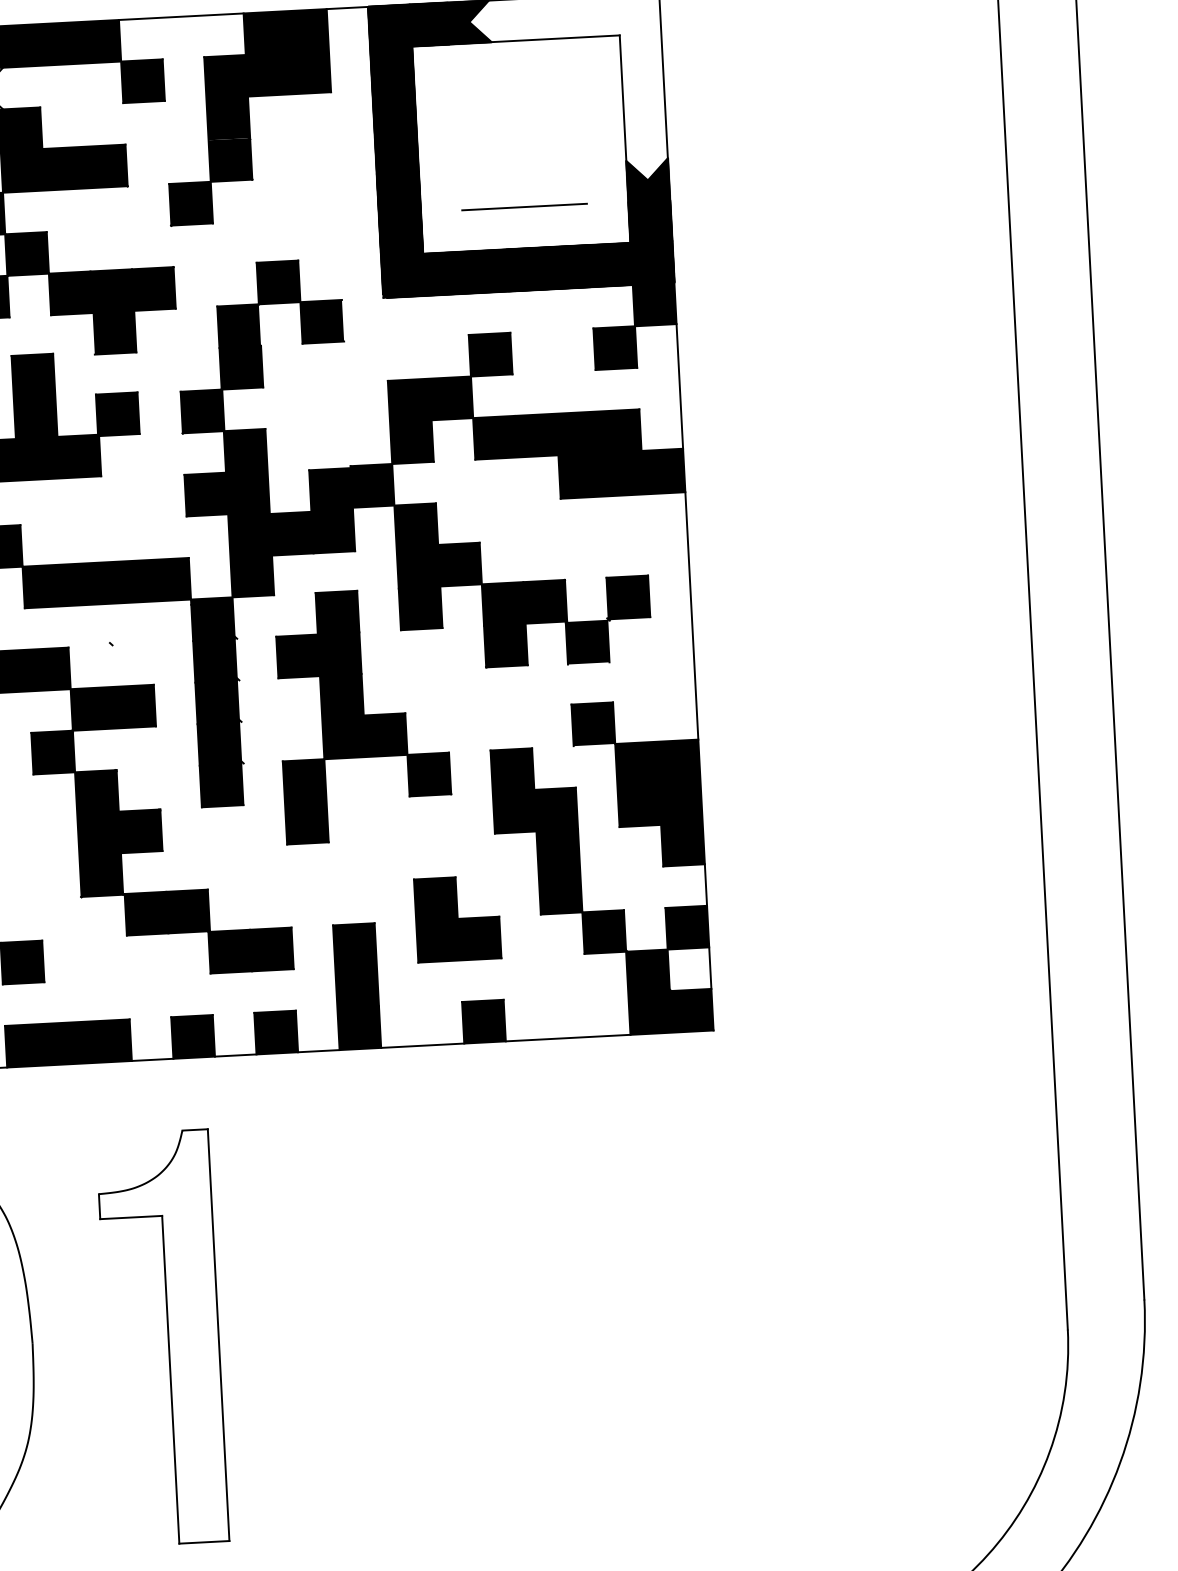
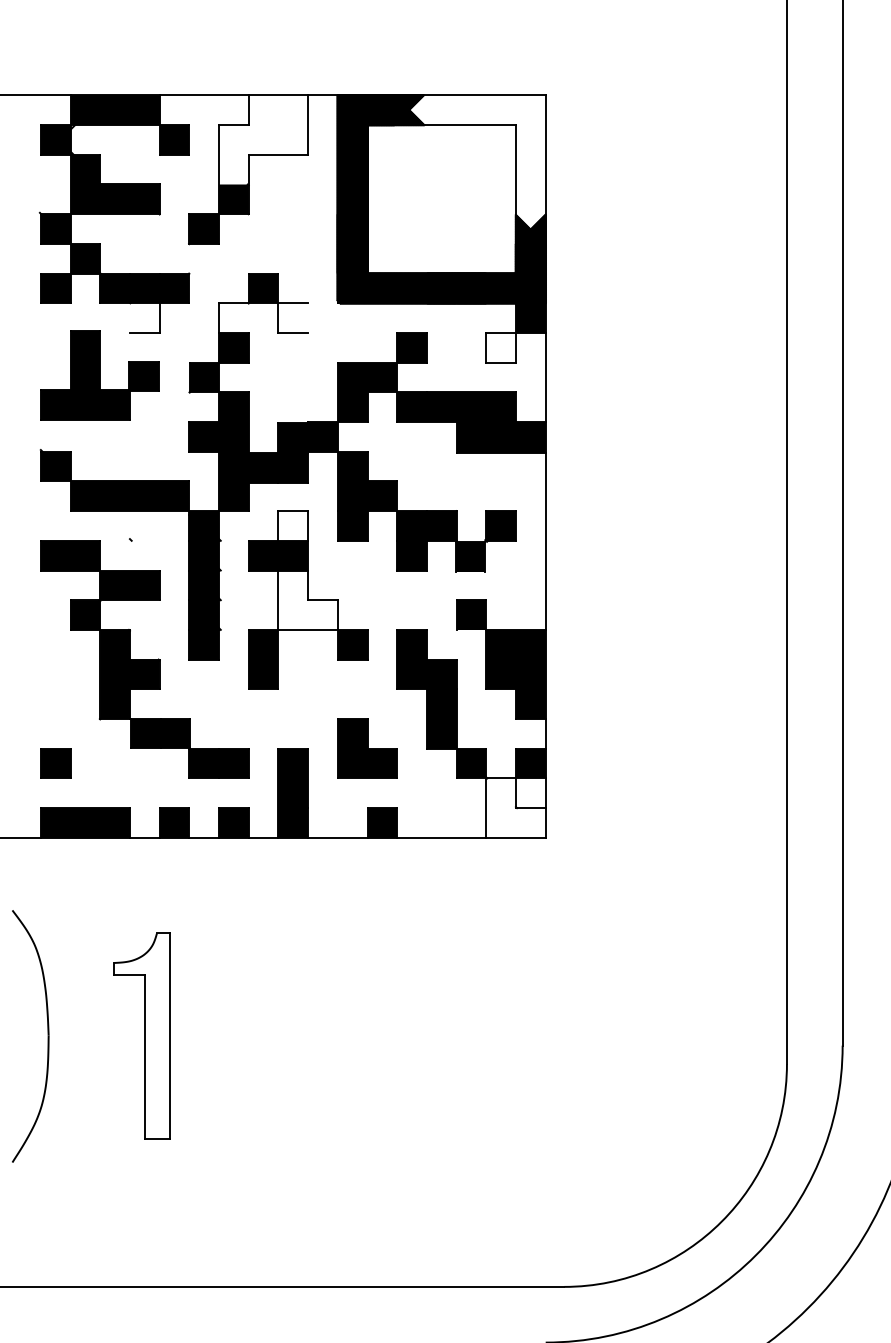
fill: (267, 74) -> (263, 139), removed
line: (524, 206) -> (441, 243), removed
fill: (322, 320) -> (293, 317), removed
fill: (238, 325) -> (233, 317), removed
fill: (114, 331) -> (144, 317), removed
fill: (614, 347) -> (500, 347), removed
fill: (337, 611) -> (293, 525), removed
fill: (362, 714) -> (307, 599), removed
fill: (669, 990) -> (515, 807), removed
part: (162, 1338) -> (141, 1036), size x0.7

